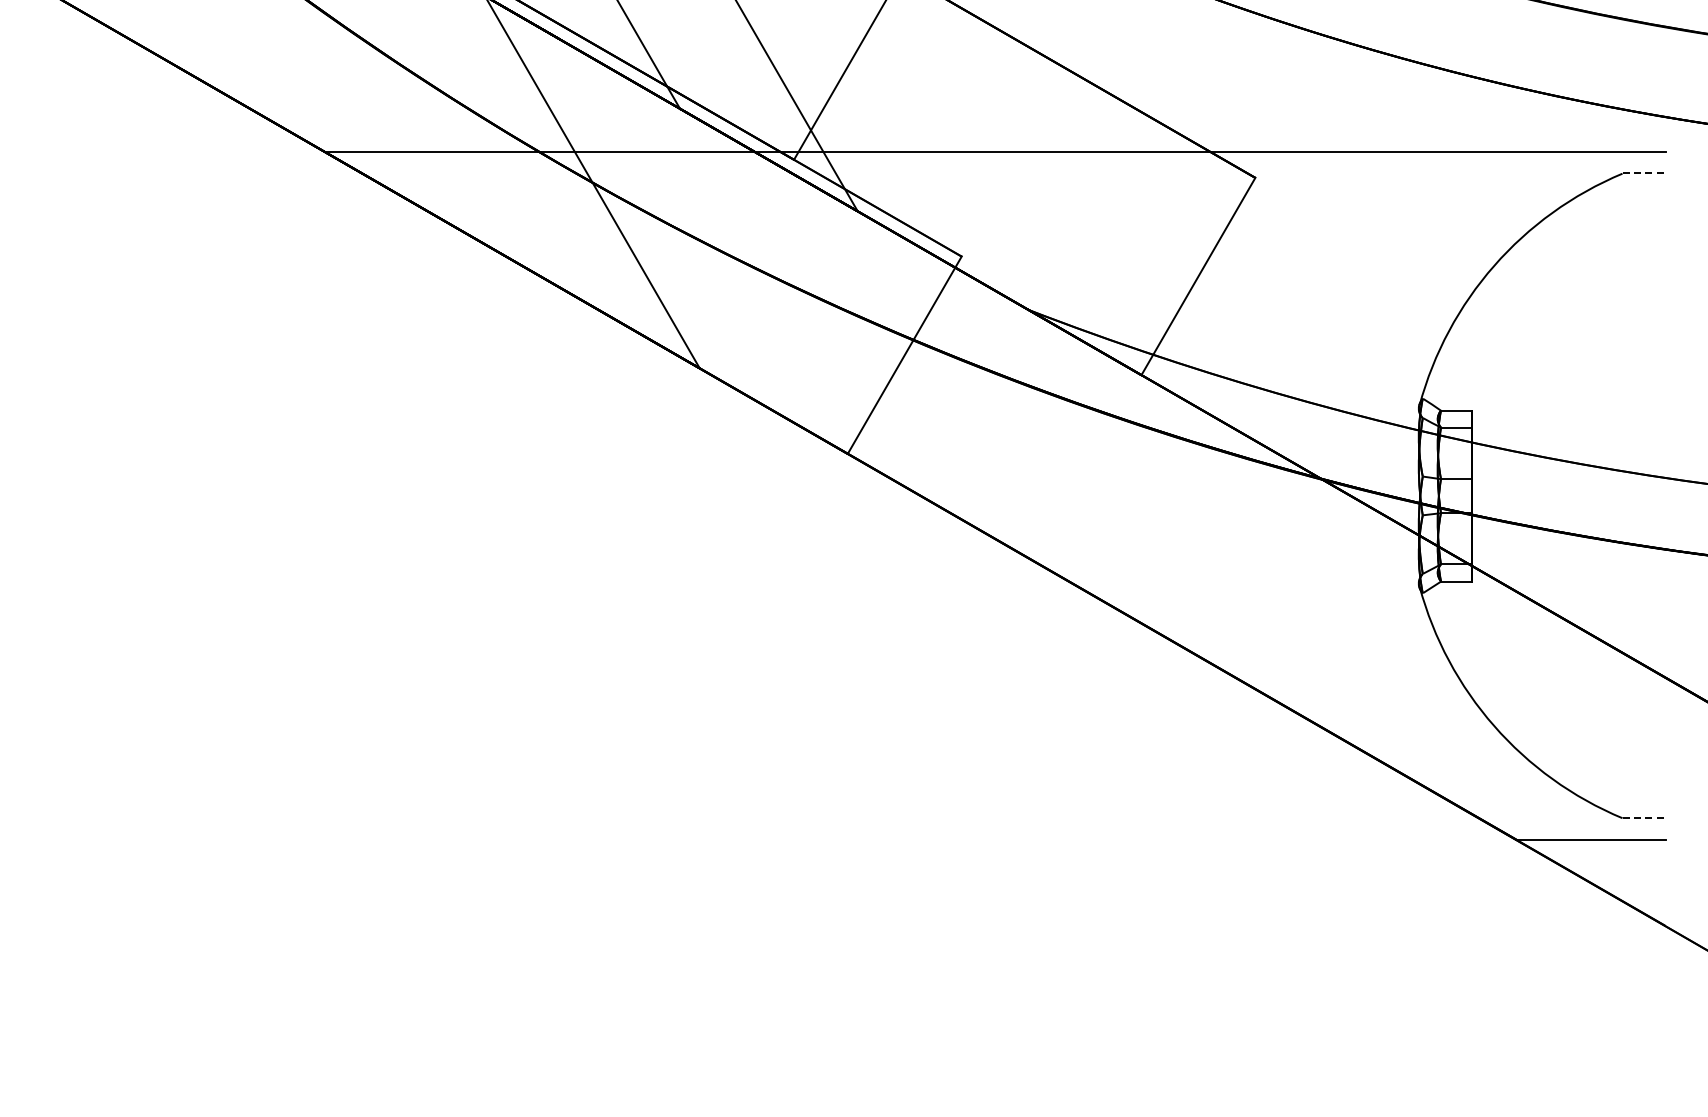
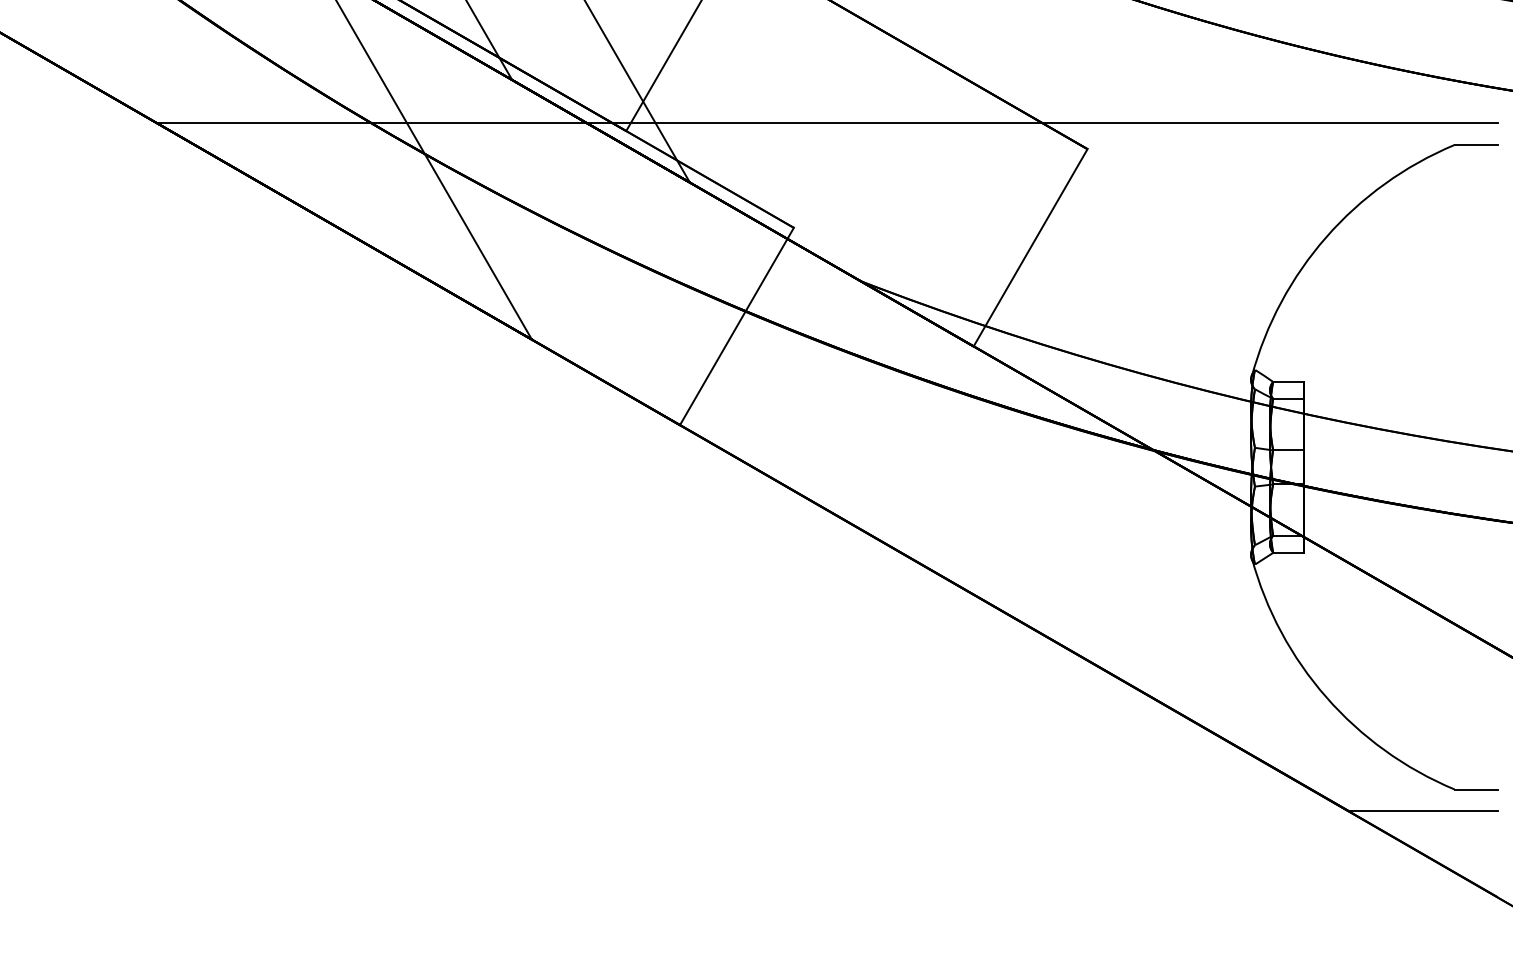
line: (1644, 173) -> (1476, 144), dashed -> solid
line: (1644, 818) -> (1476, 789), dashed -> solid

